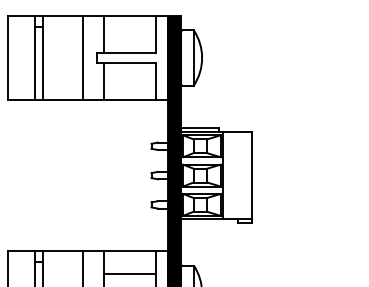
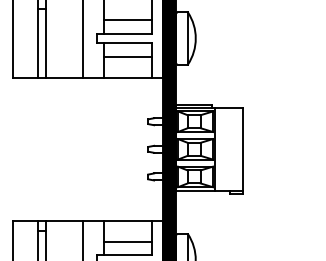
line: (129, 38) -> (127, 20), added
line: (129, 77) -> (127, 56), added

